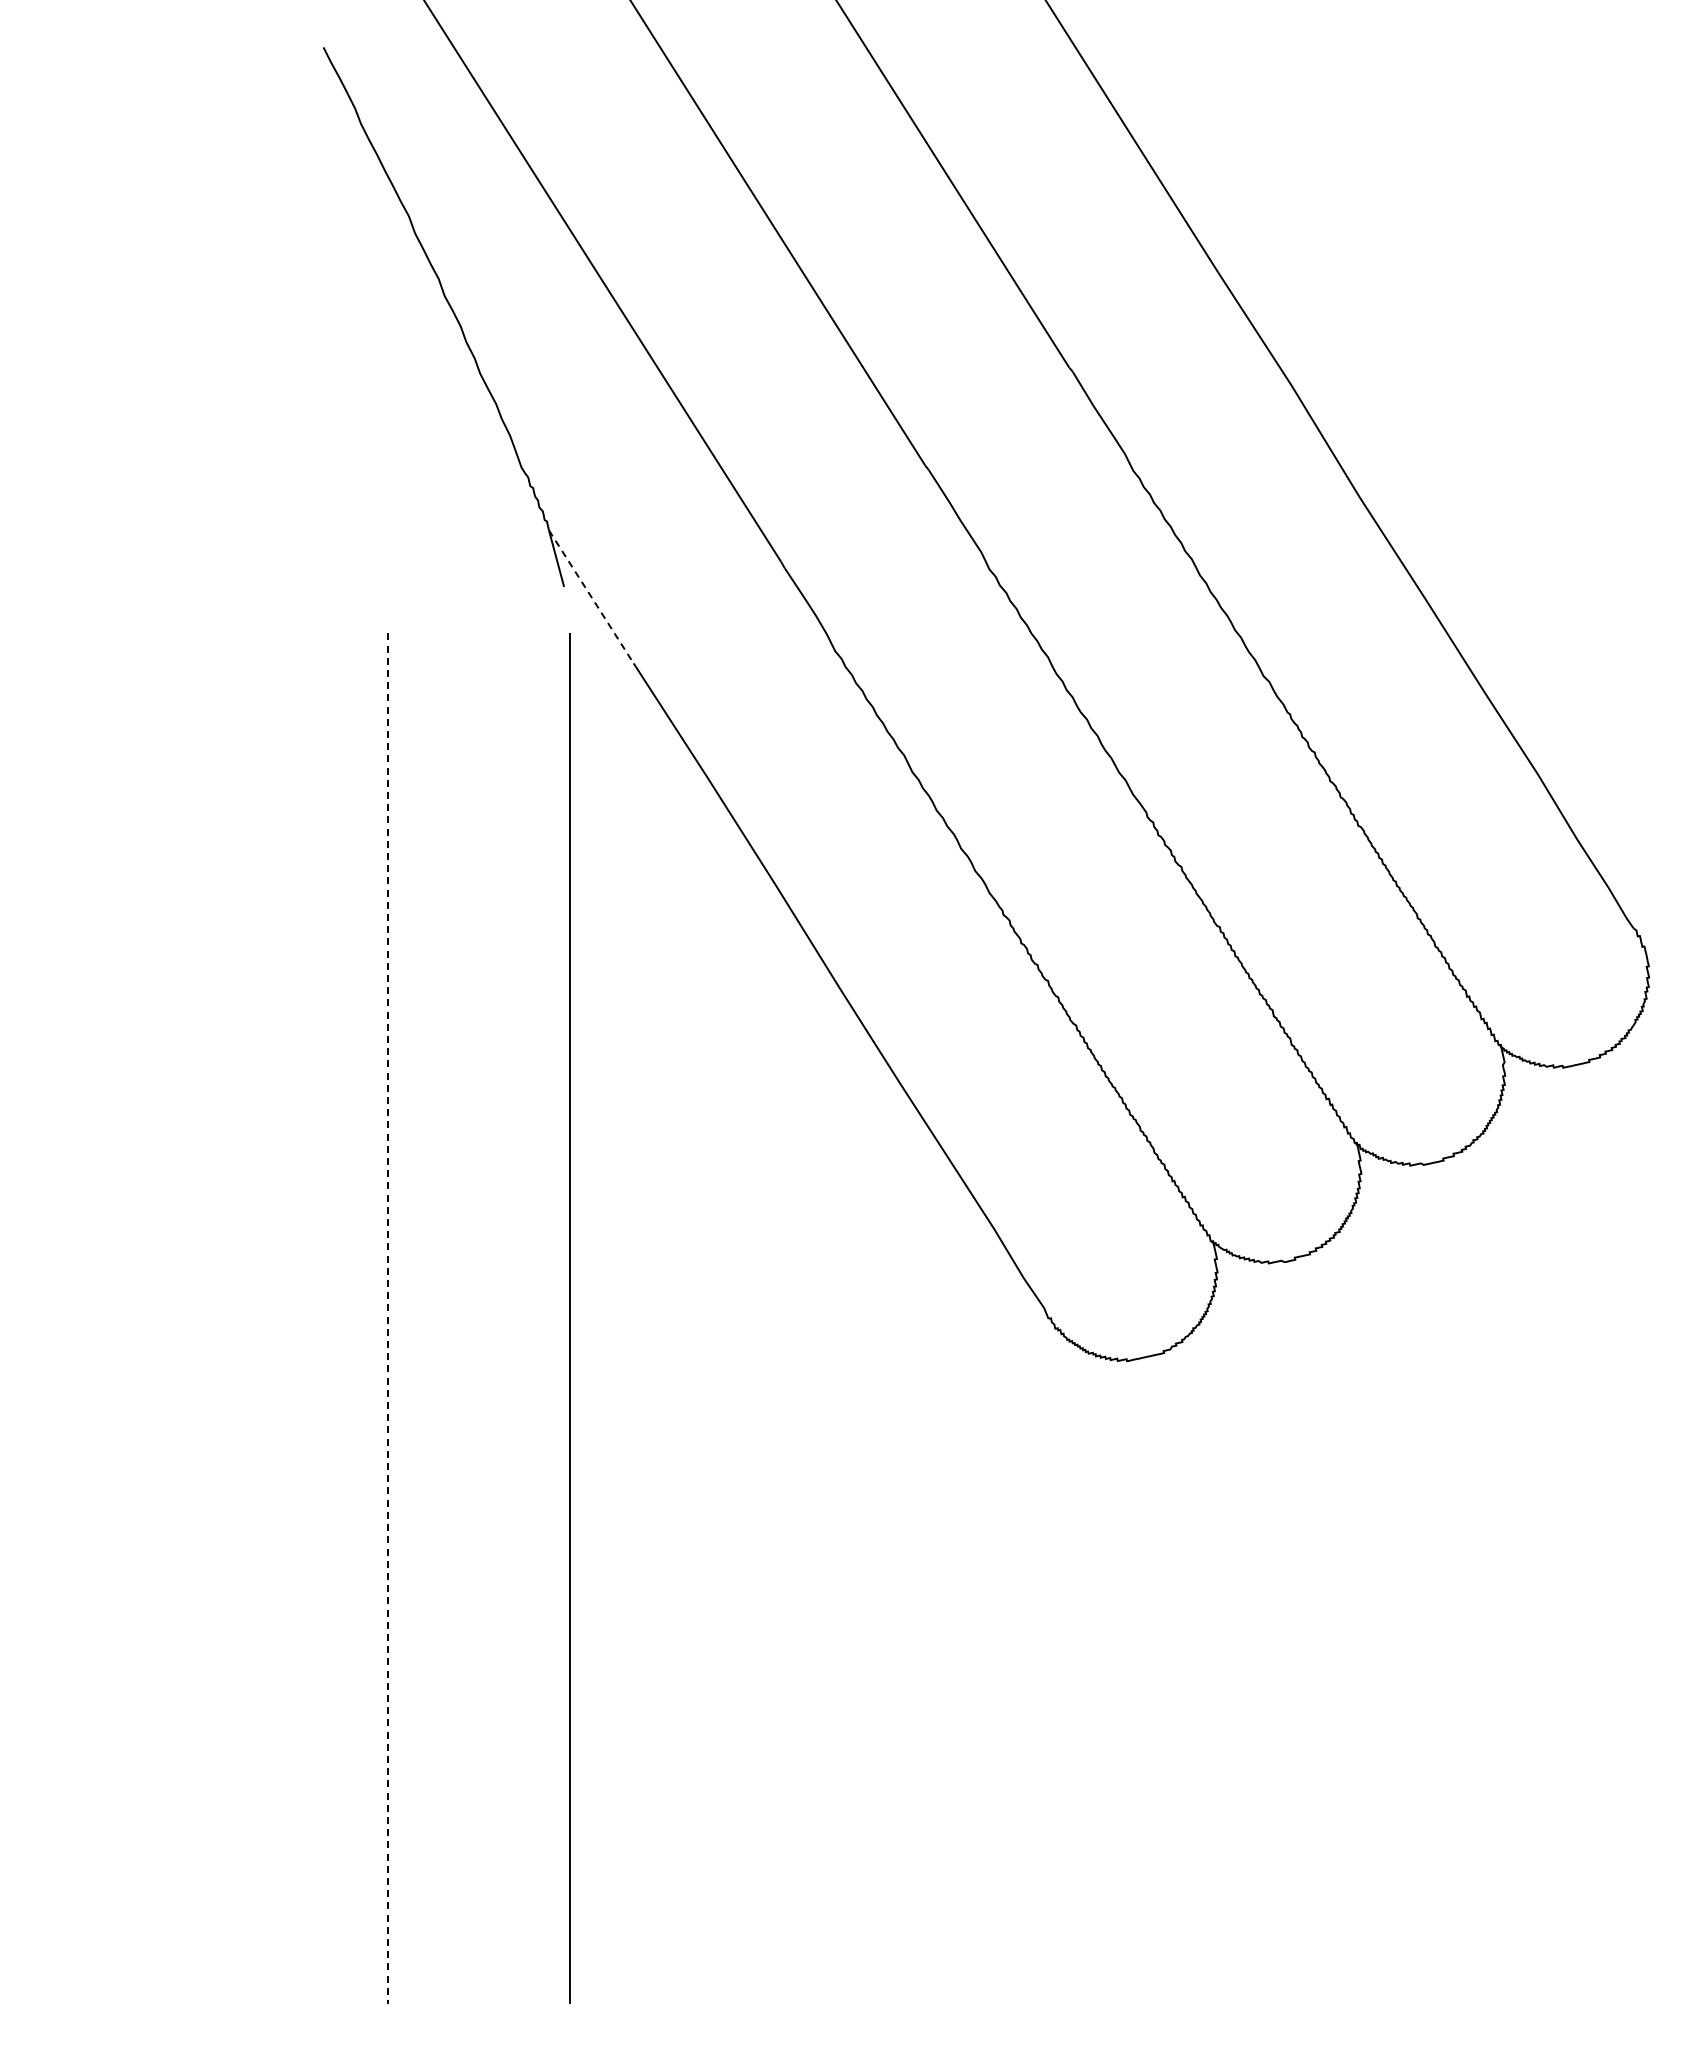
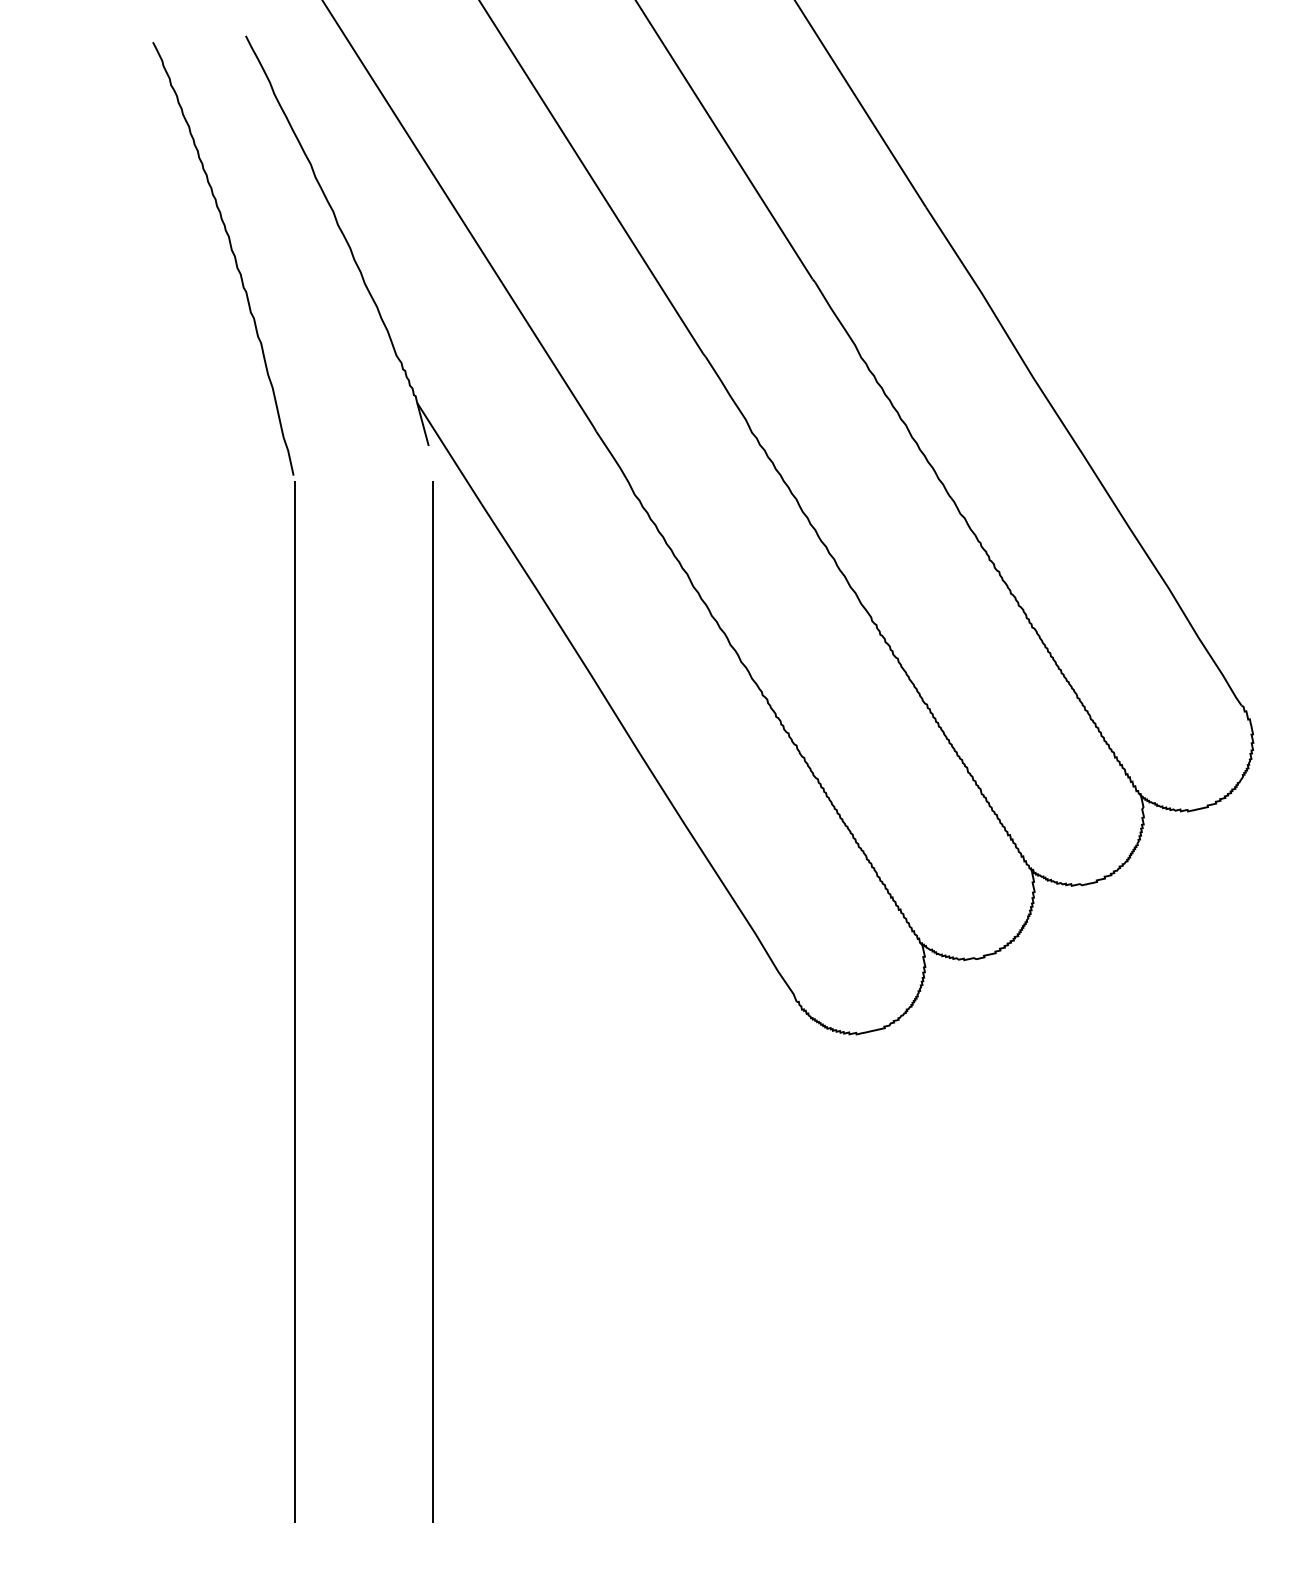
curve: (306, 334) -> (232, 254), added
line: (591, 596) -> (449, 453), dashed -> solid
line: (388, 1319) -> (295, 1002), dashed -> solid

